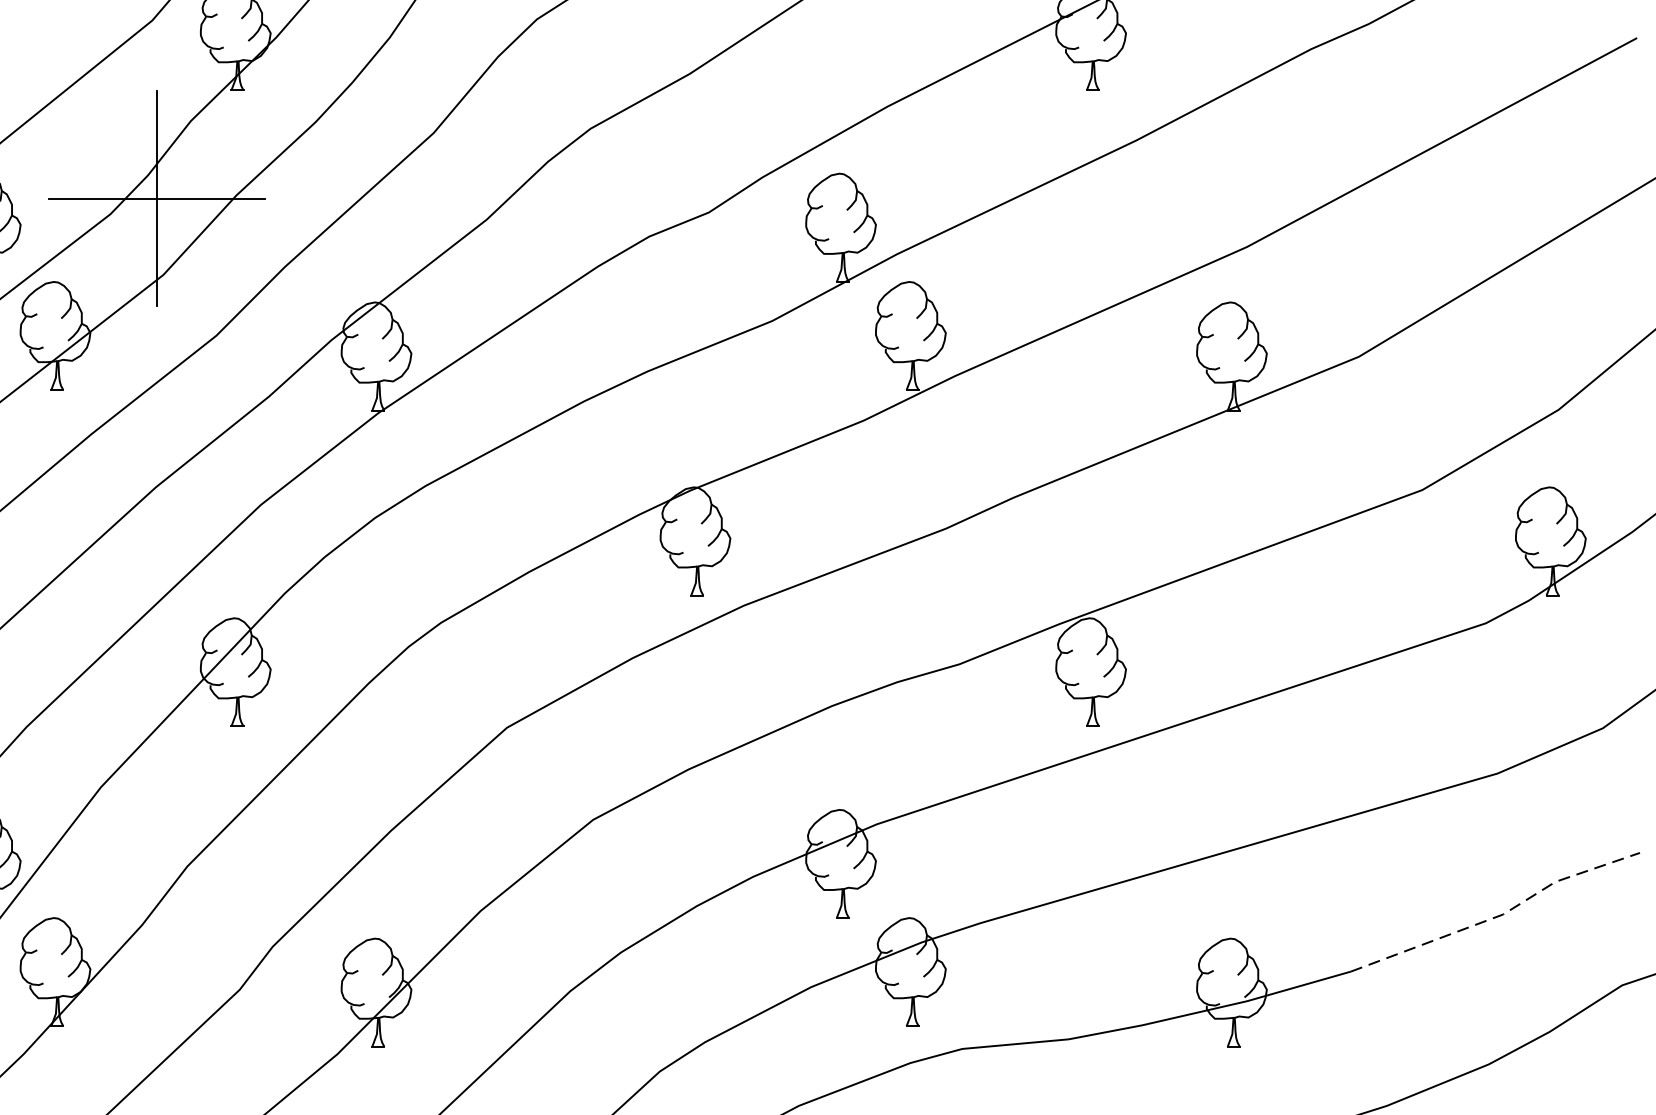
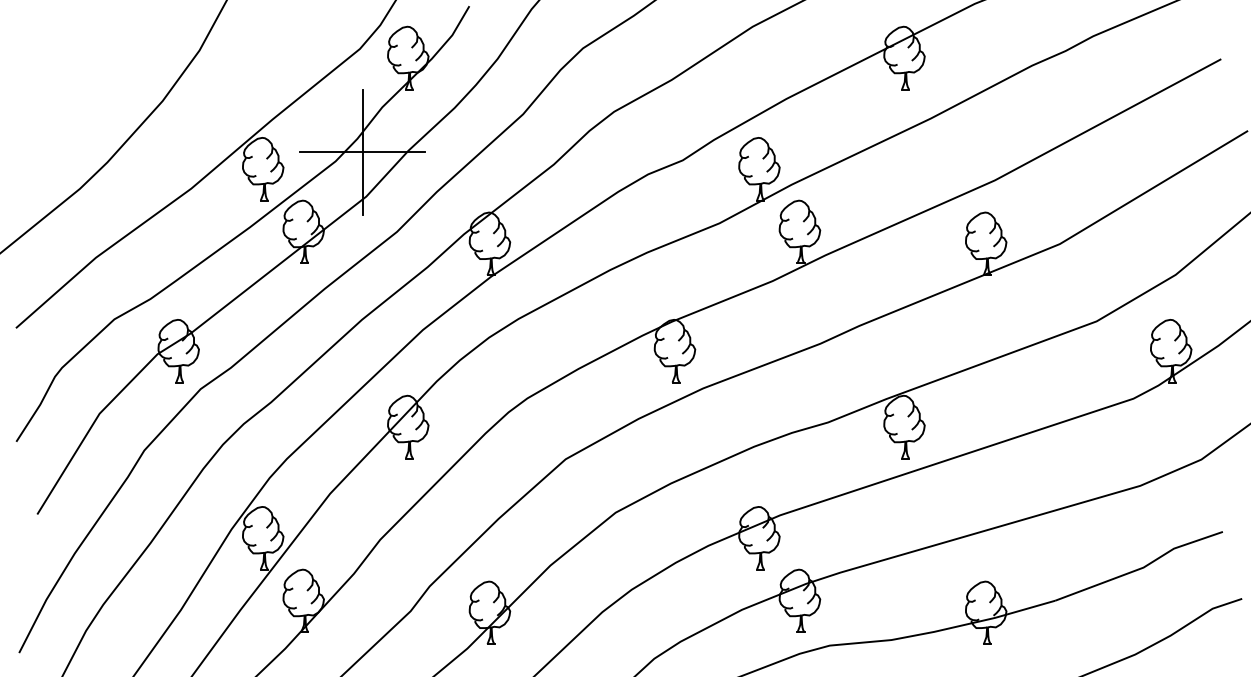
line: (1499, 916) -> (1141, 568), dashed -> solid

